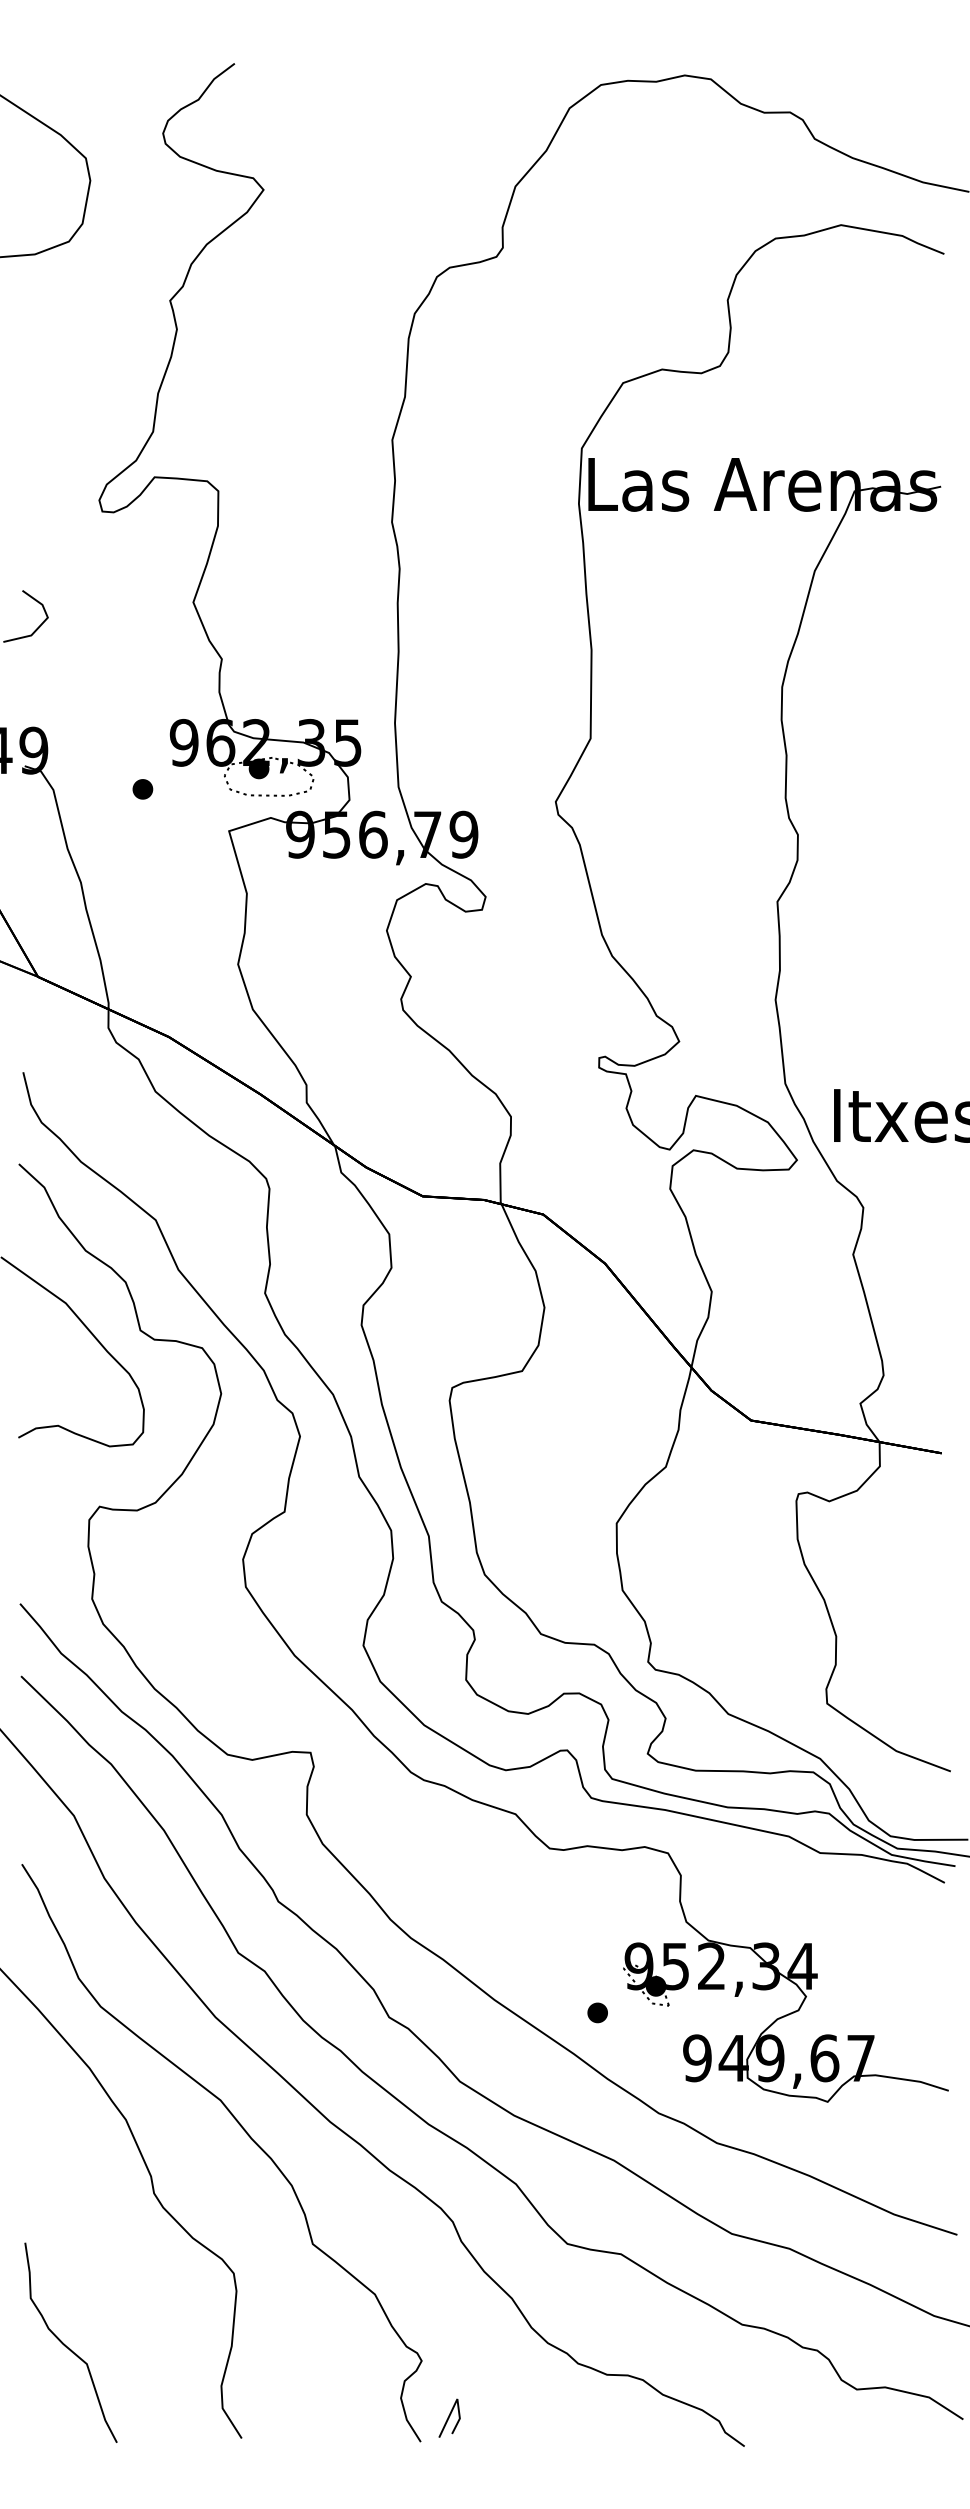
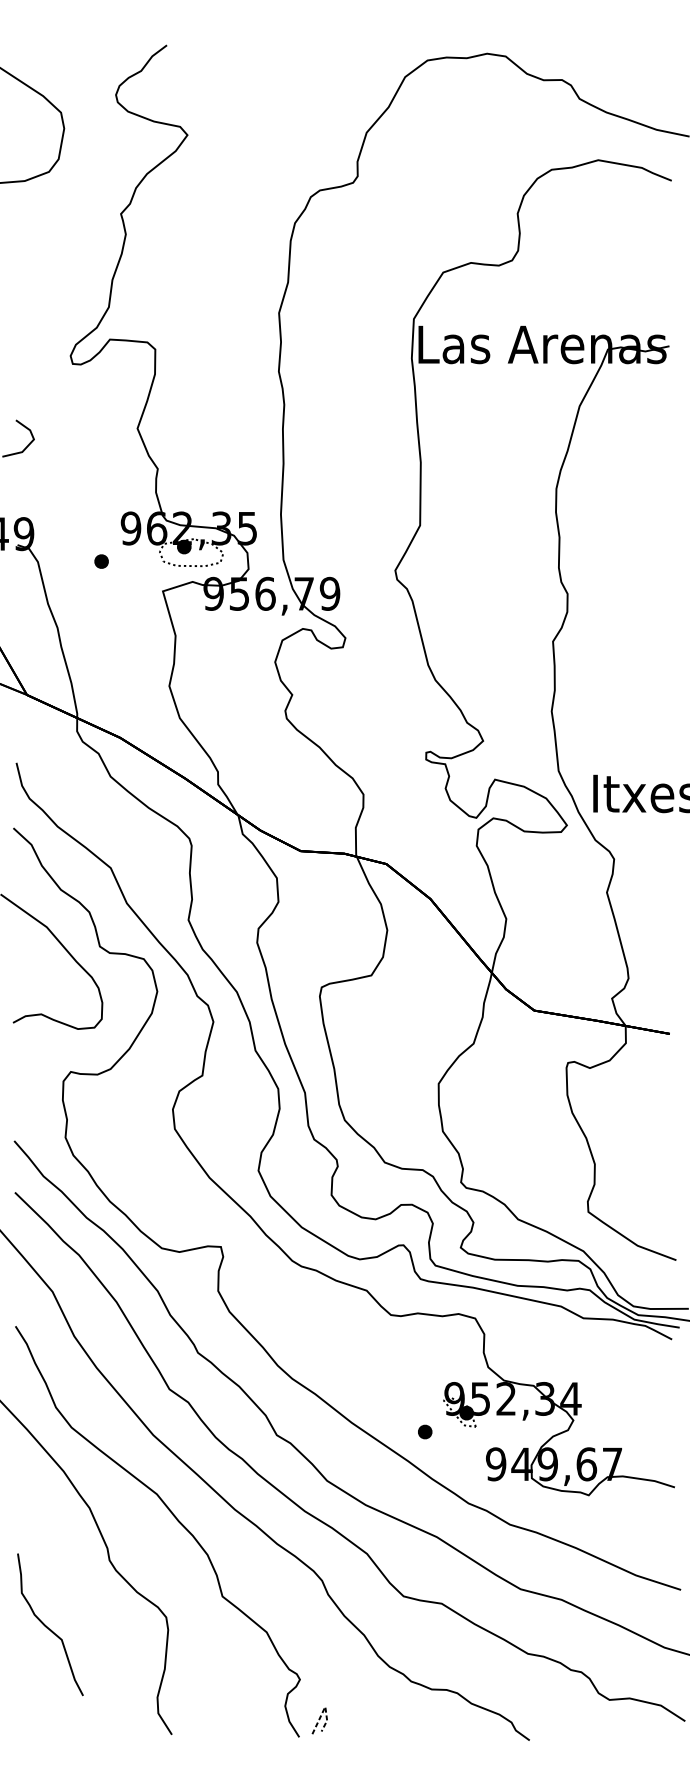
curve: (66, 2345) -> (47, 1626), moved
line: (456, 2399) -> (324, 1707), solid -> dashed

